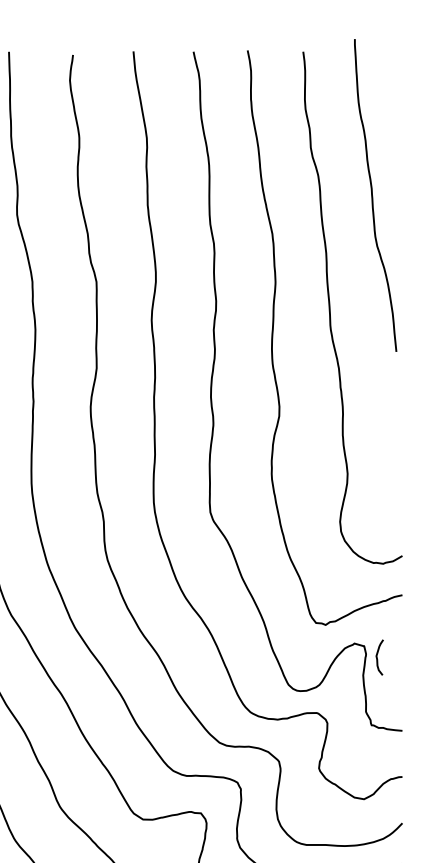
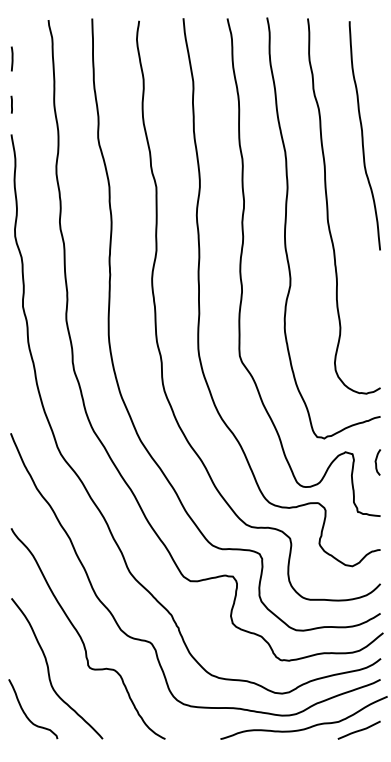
curve: (373, 195) -> (363, 135), moved
curve: (377, 657) -> (376, 462), moved

